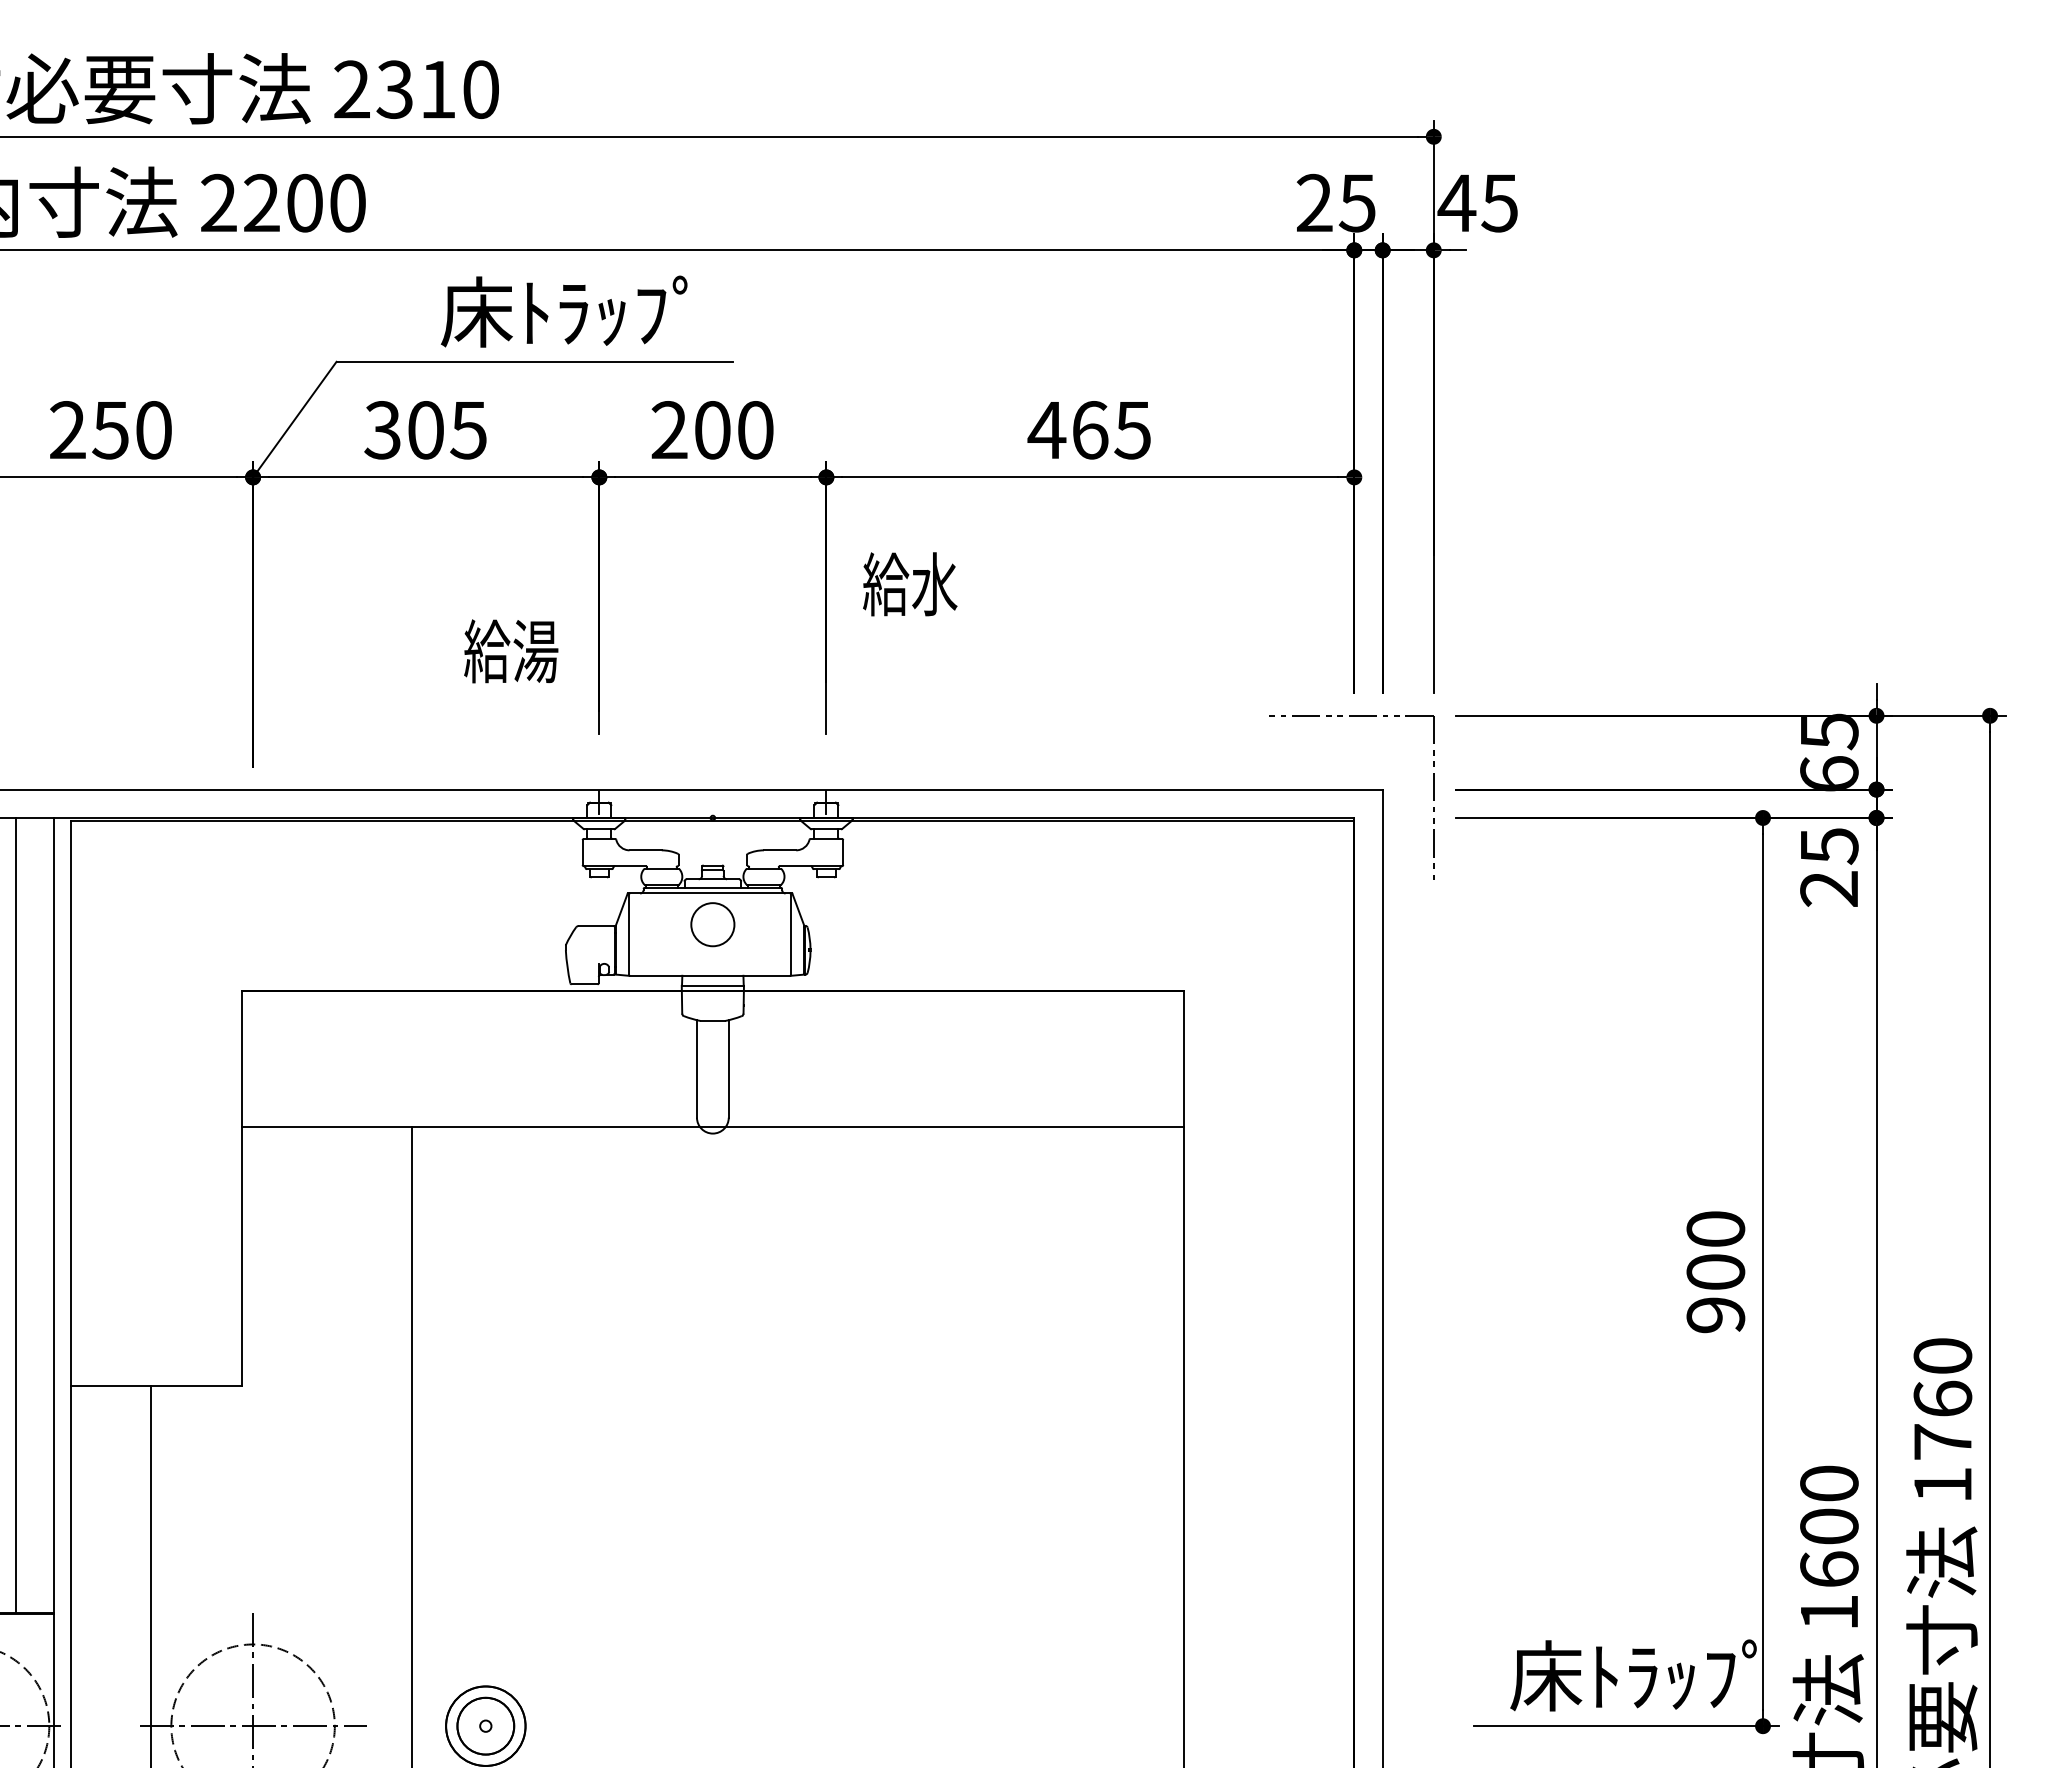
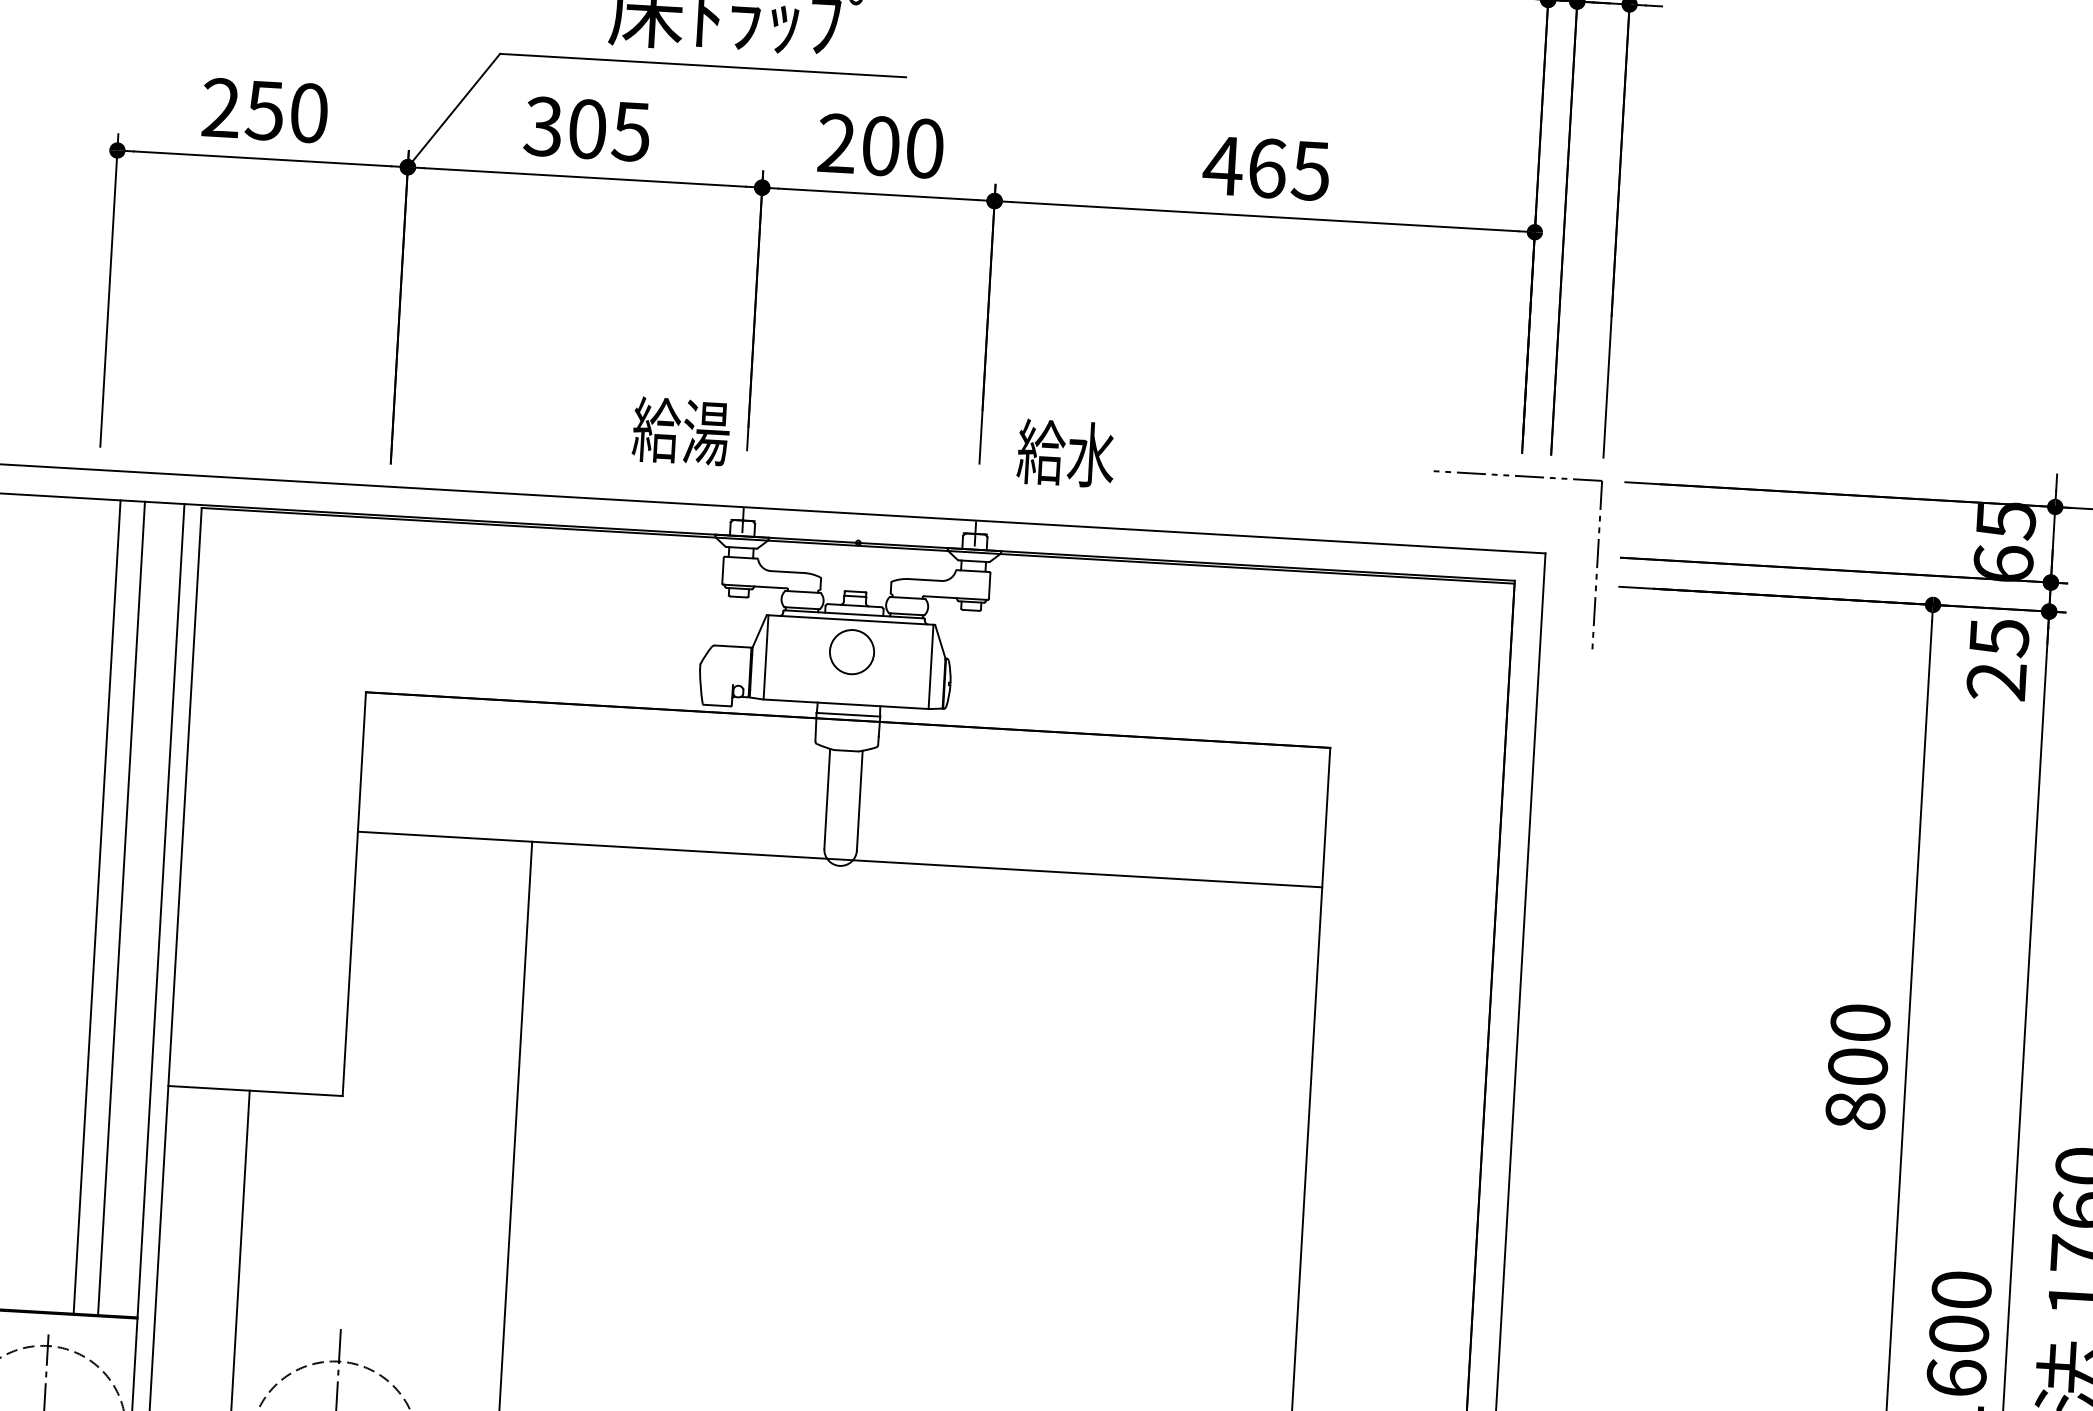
text: (910, 584) -> (1066, 453), moved
text: (511, 651) -> (681, 431), moved
text: (1715, 1315) -> (1855, 1111), 900 -> 800

